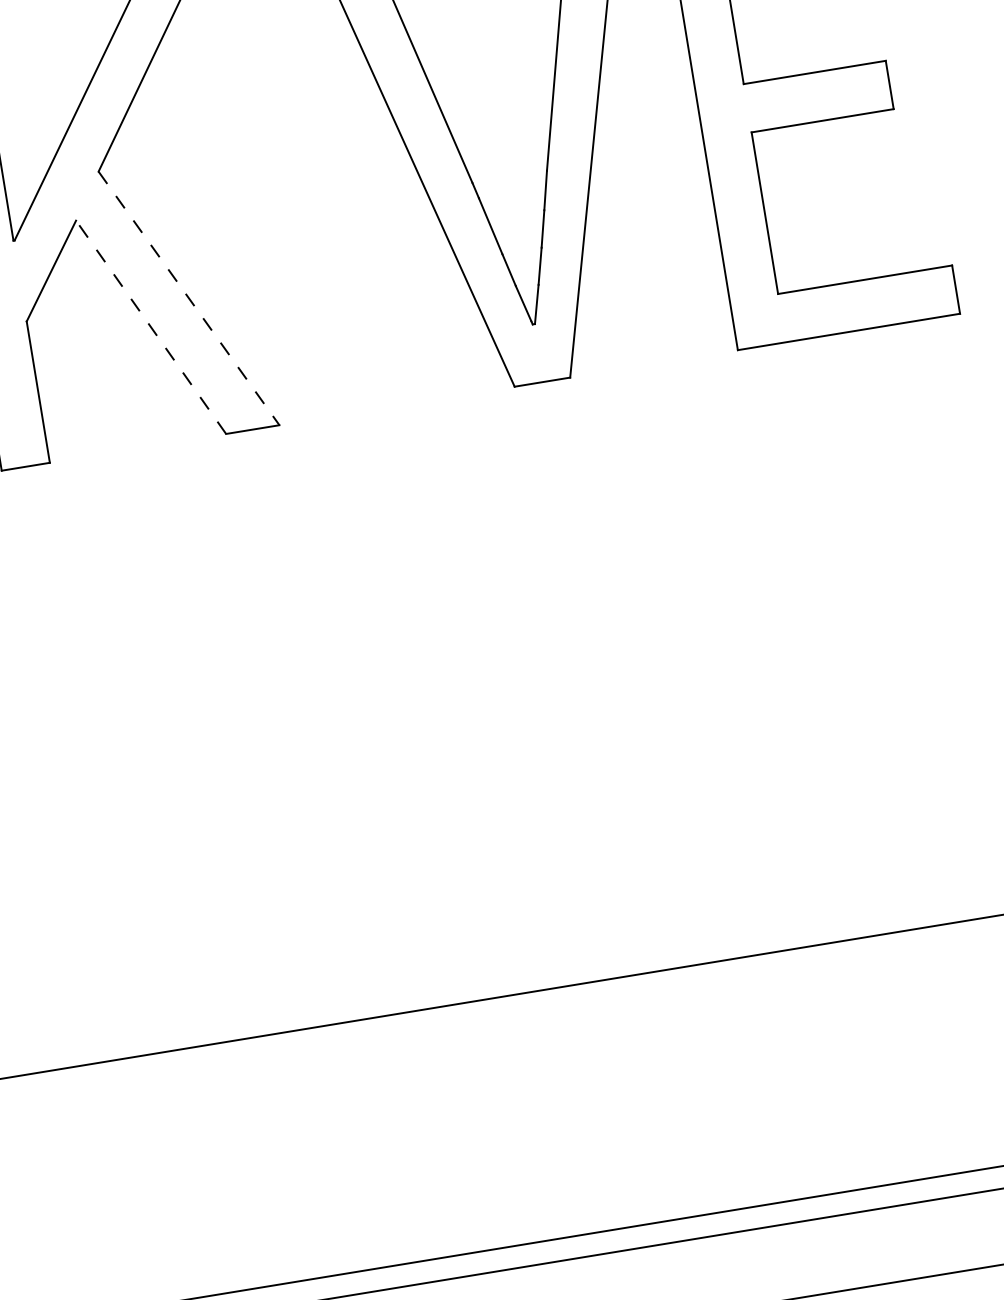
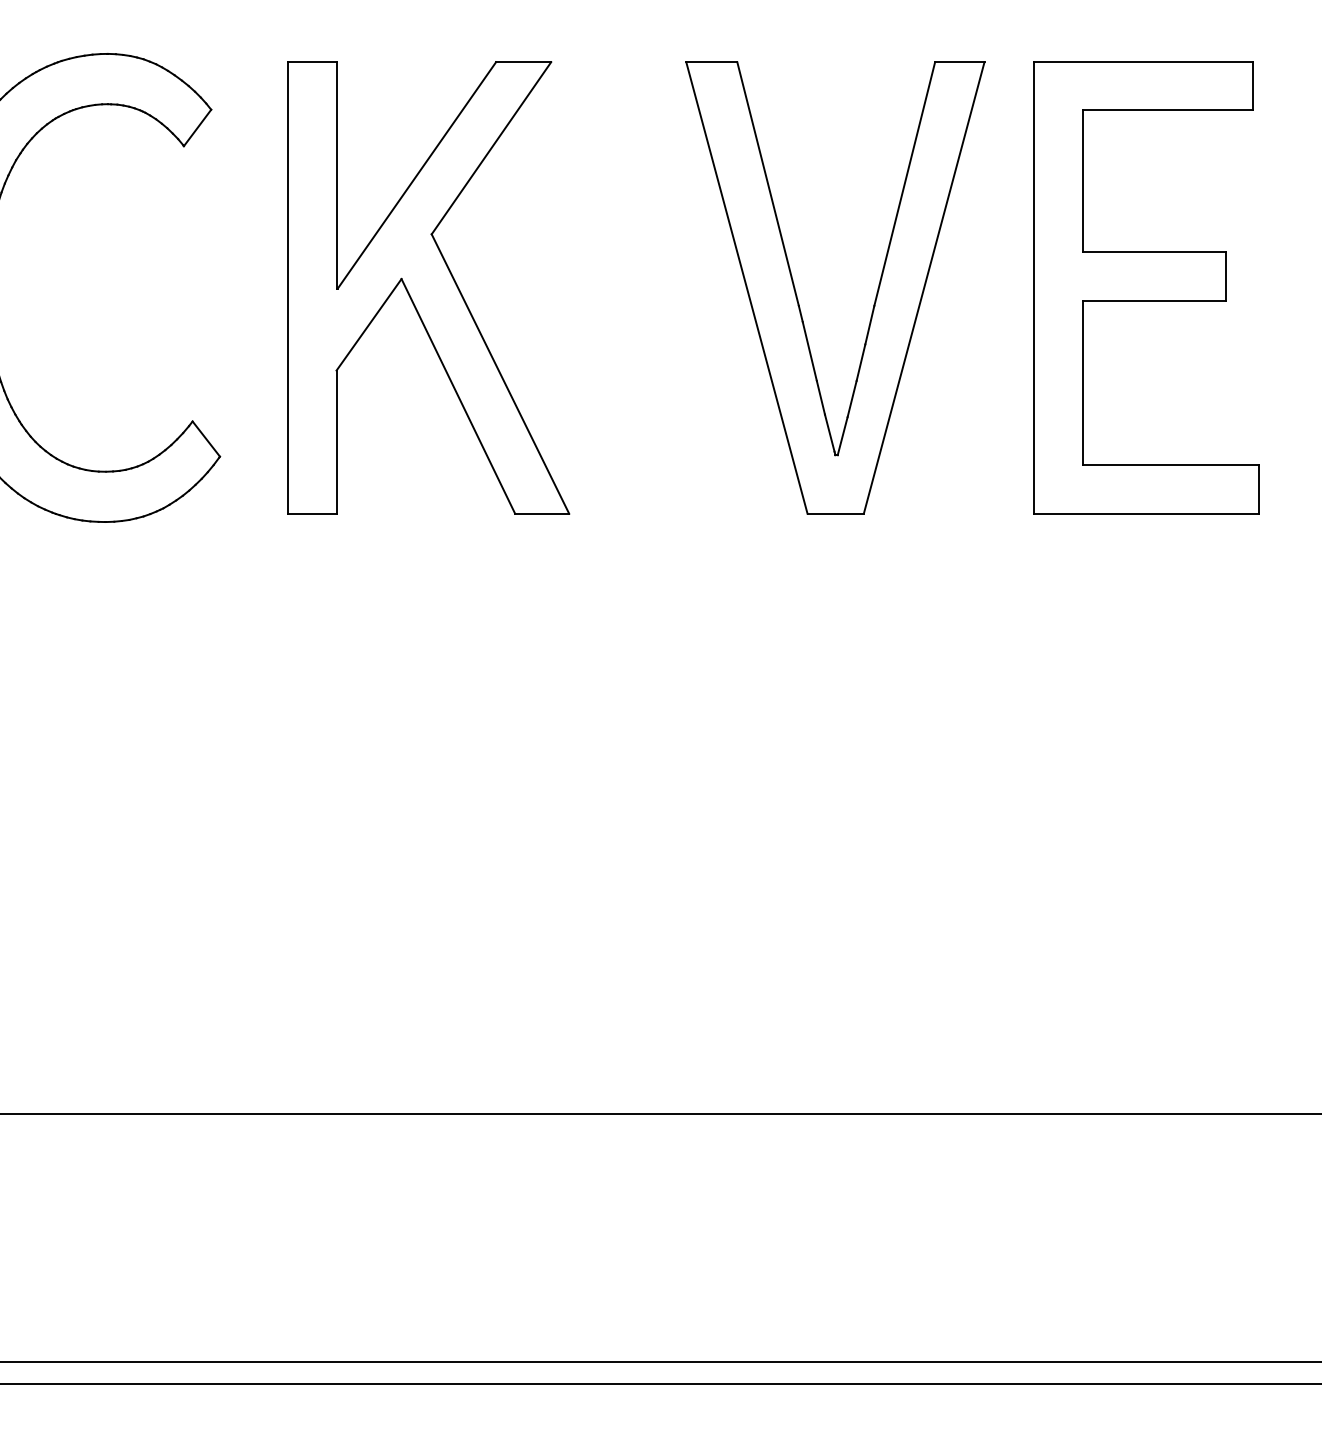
line: (189, 298) -> (500, 374), dashed -> solid
line: (151, 326) -> (458, 395), dashed -> solid

